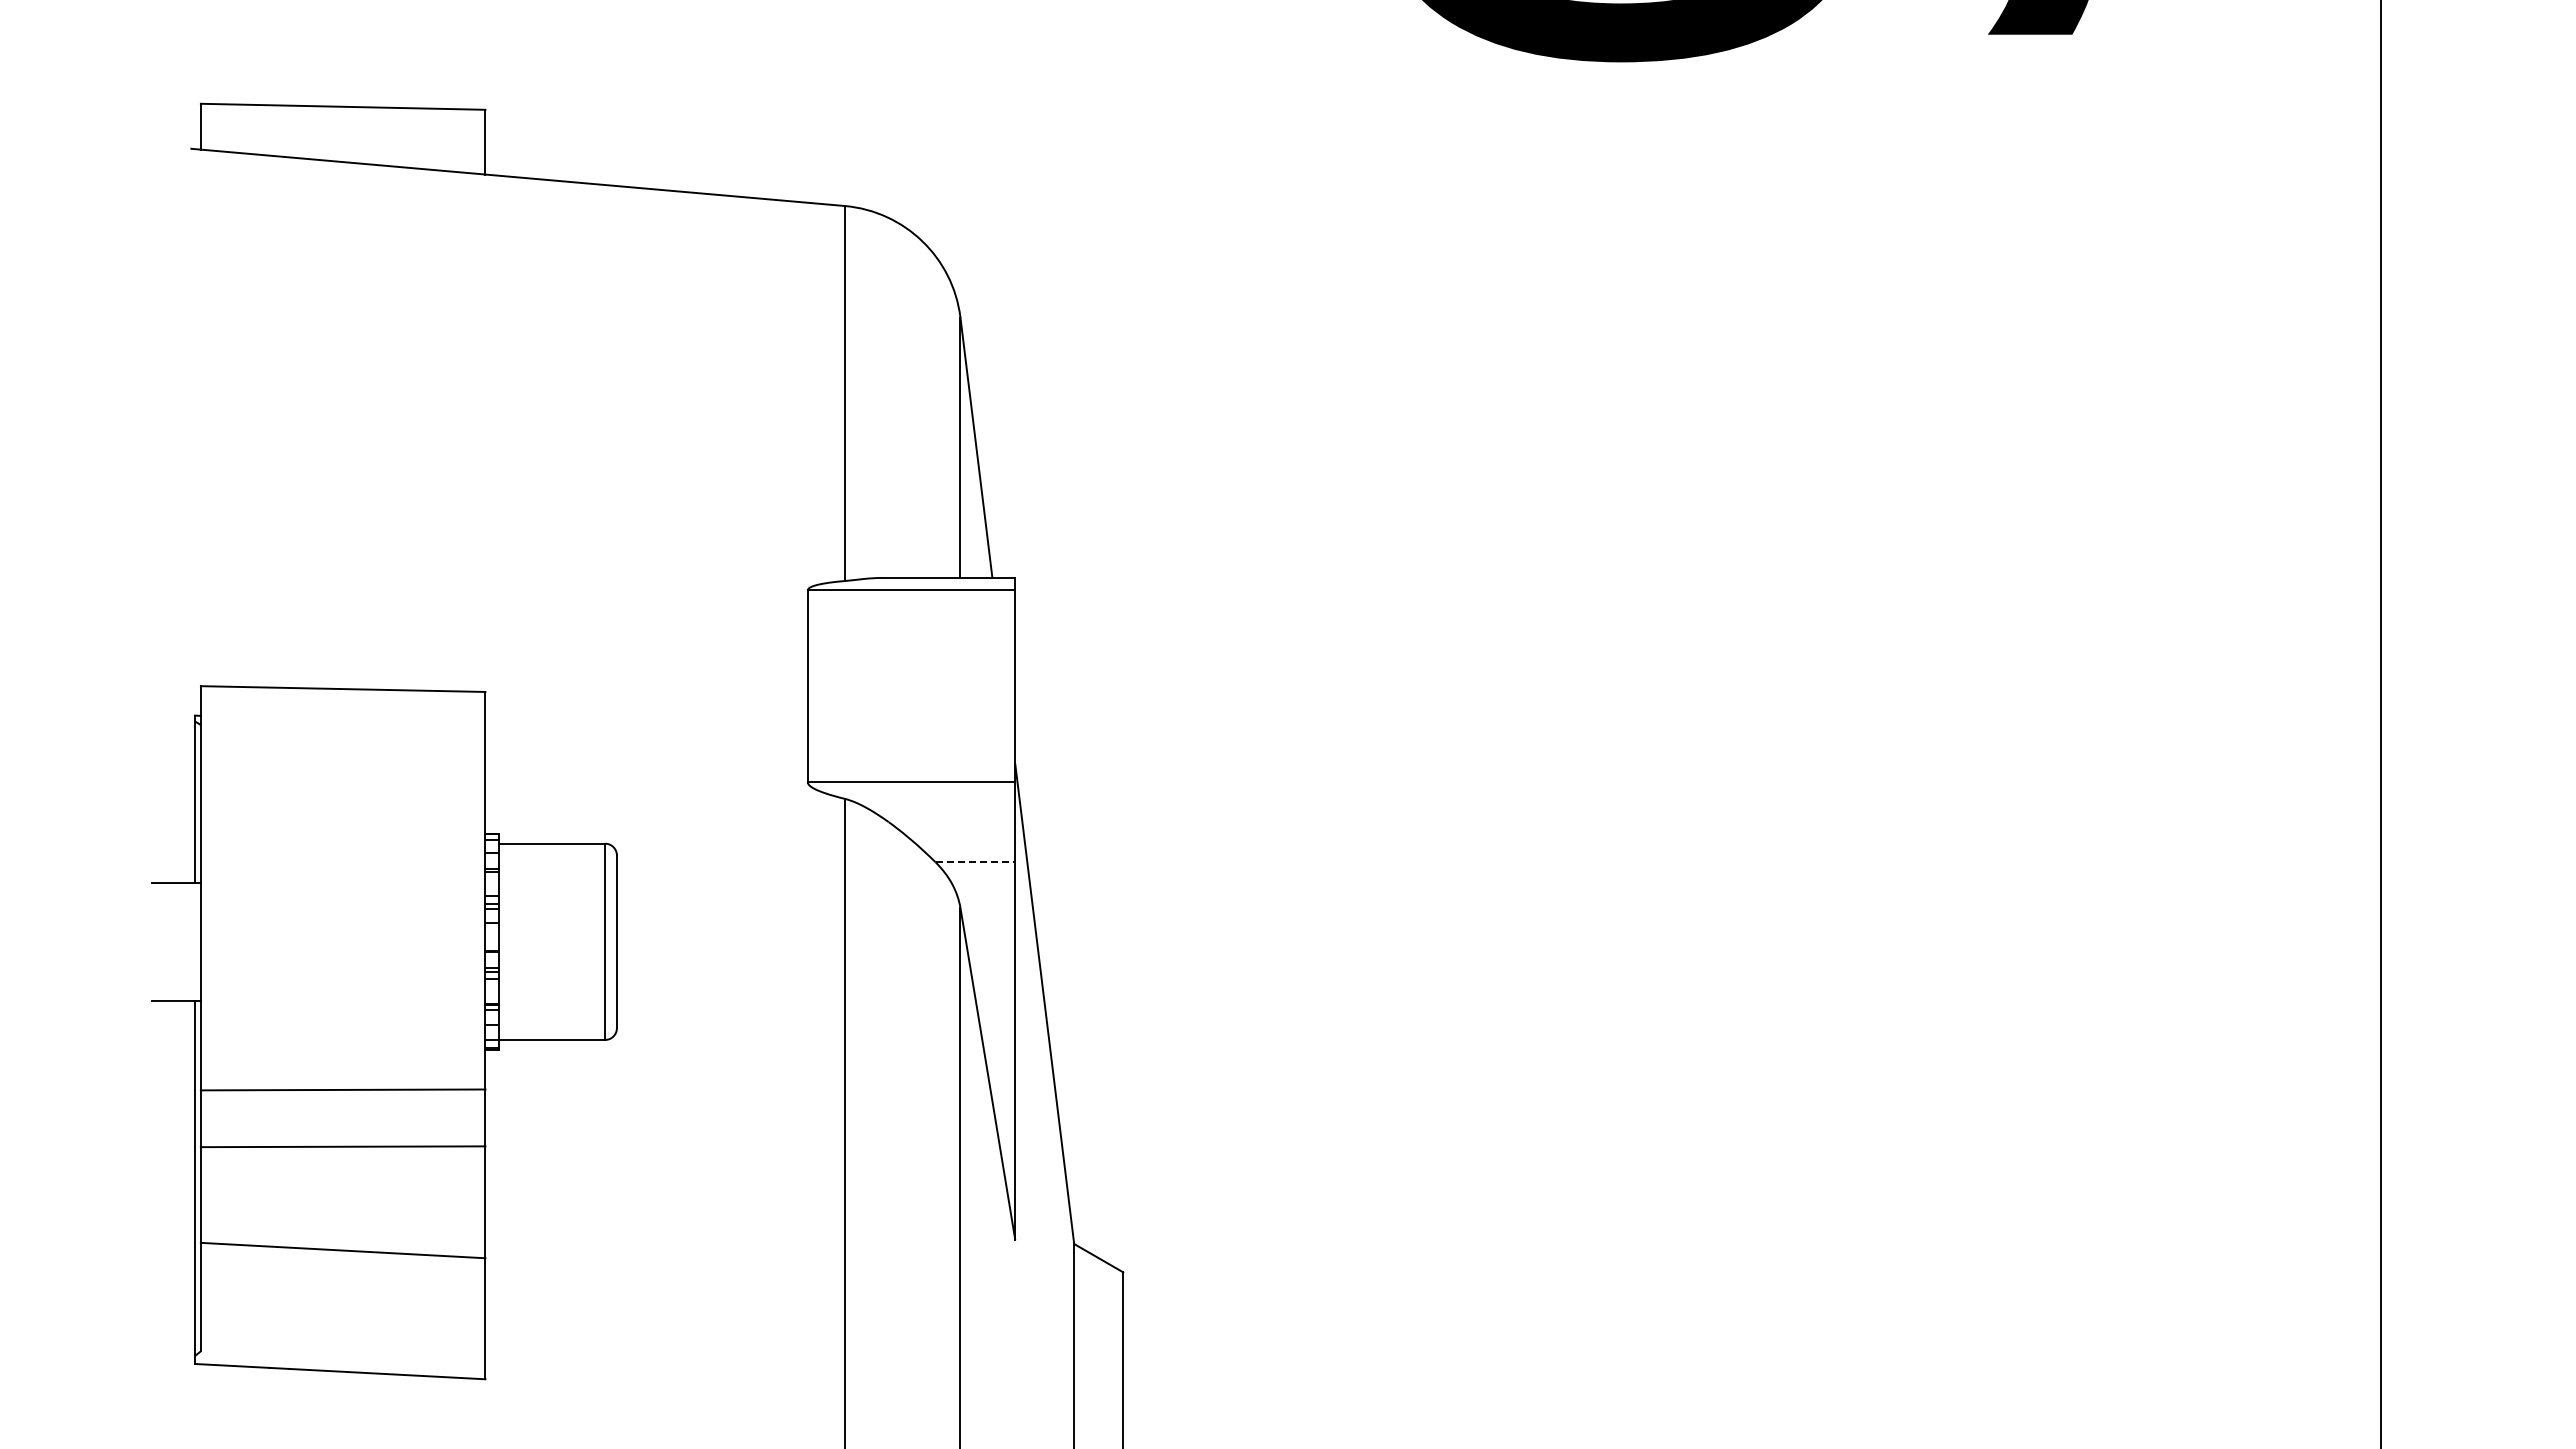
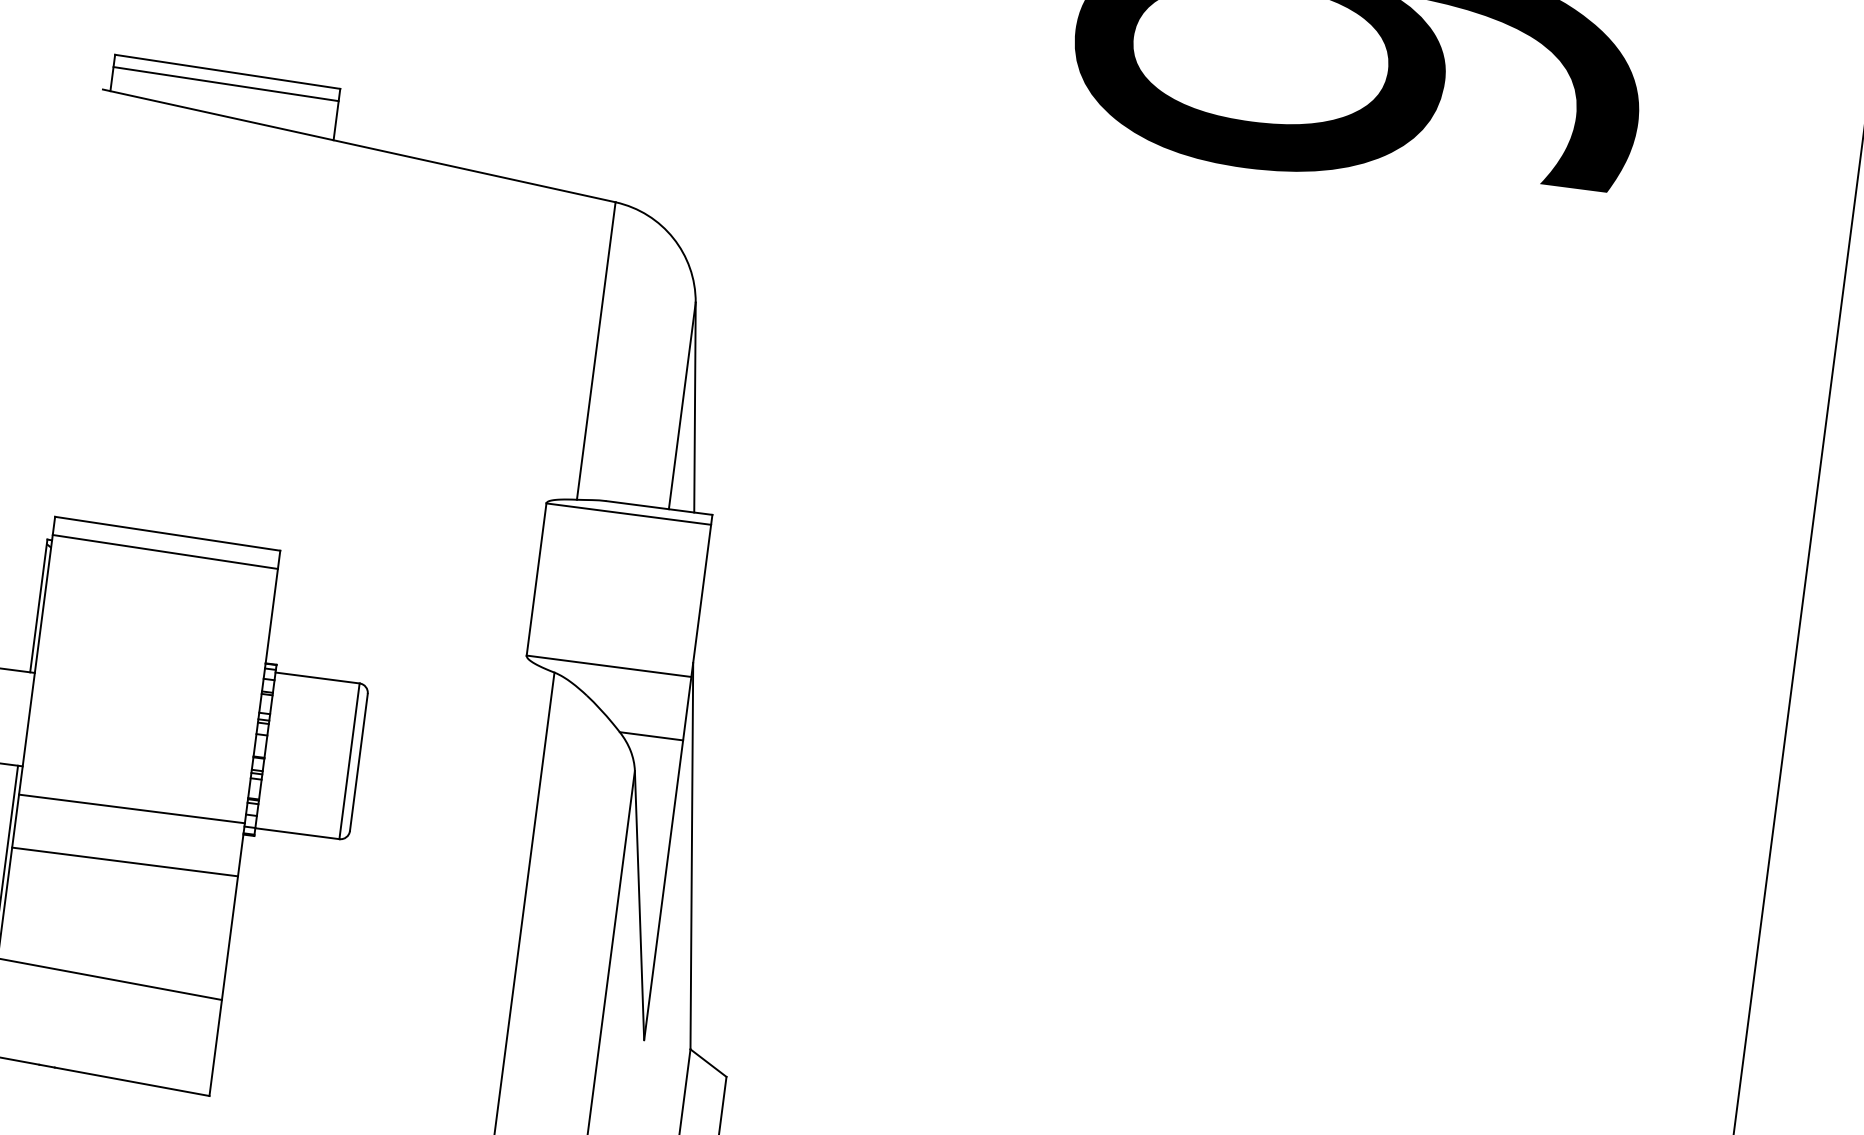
line: (342, 122) -> (225, 84), added
line: (342, 711) -> (164, 551), added
line: (975, 862) -> (651, 736), dashed -> solid
line: (342, 1089) -> (131, 808), moved
line: (342, 1146) -> (124, 861), moved

